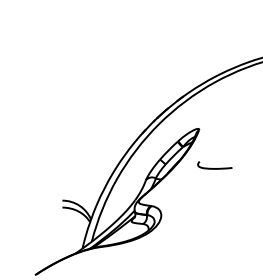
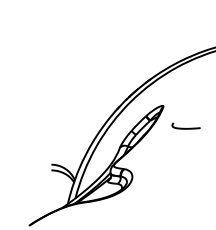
curve: (214, 168) -> (185, 128), moved

